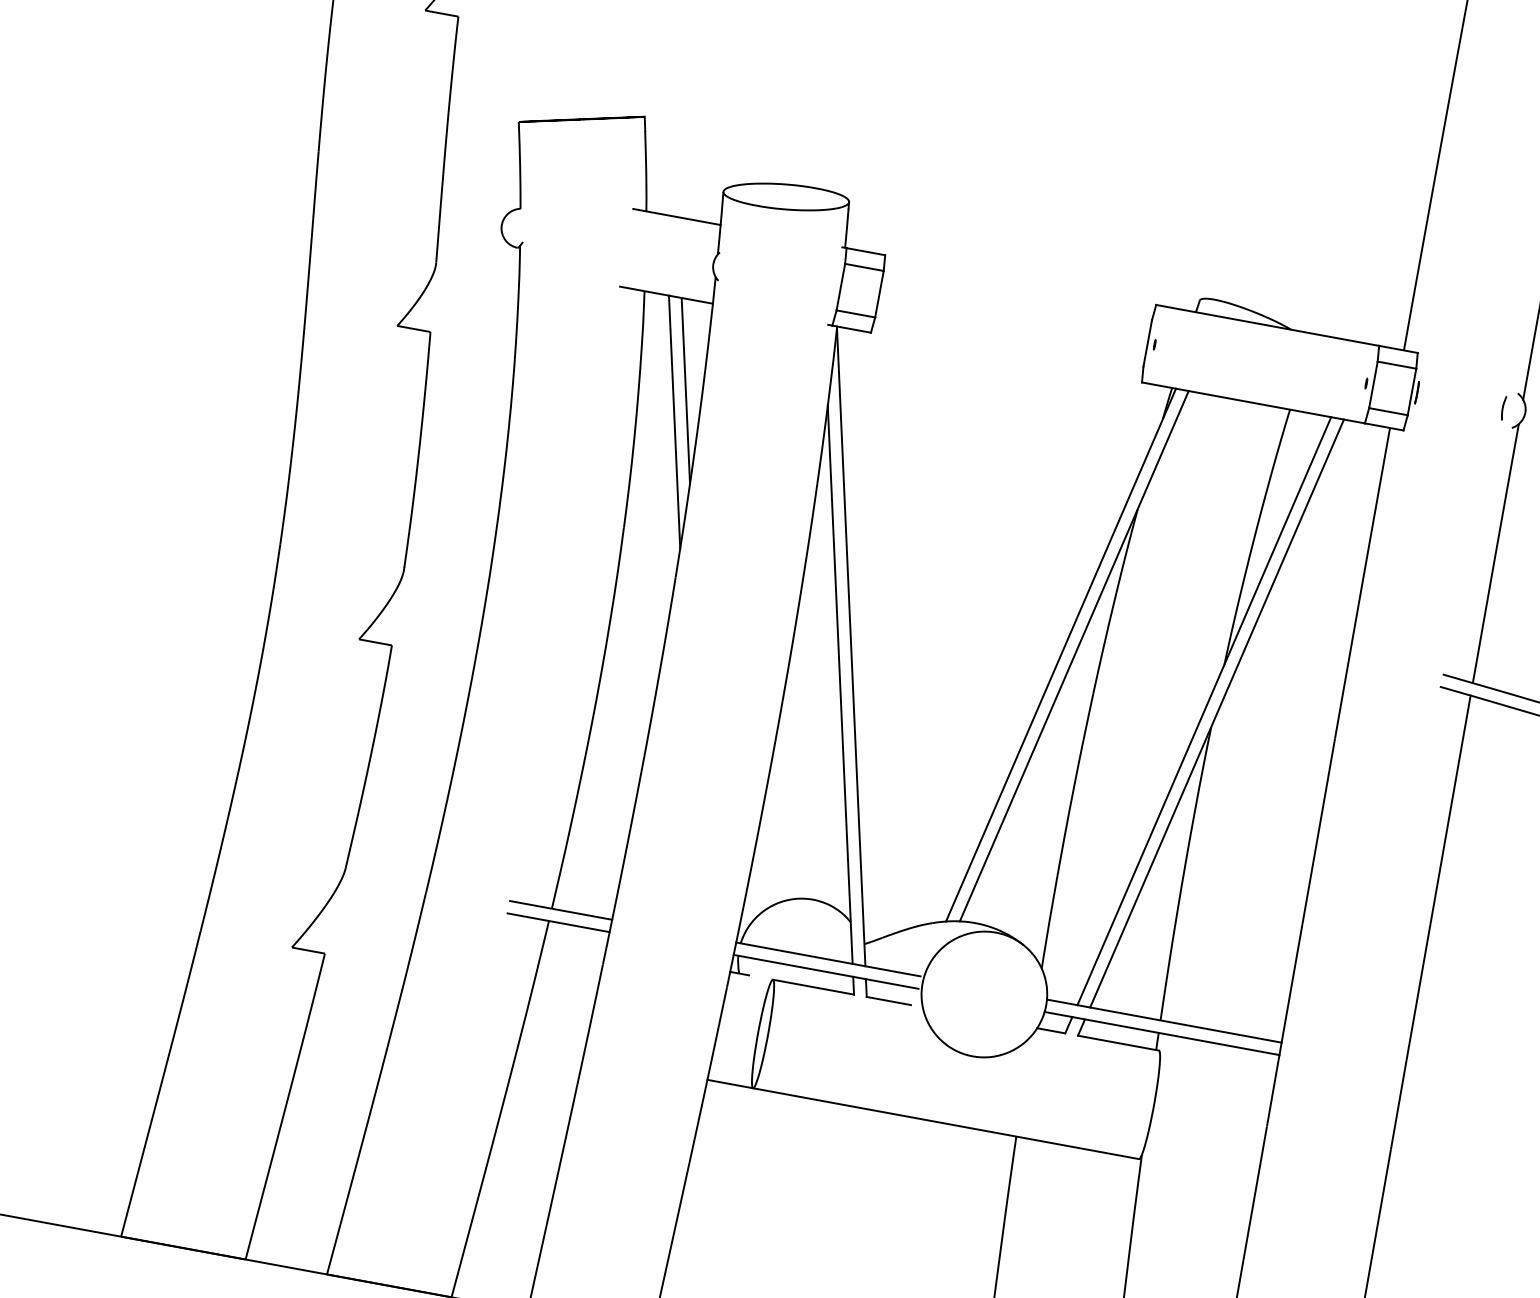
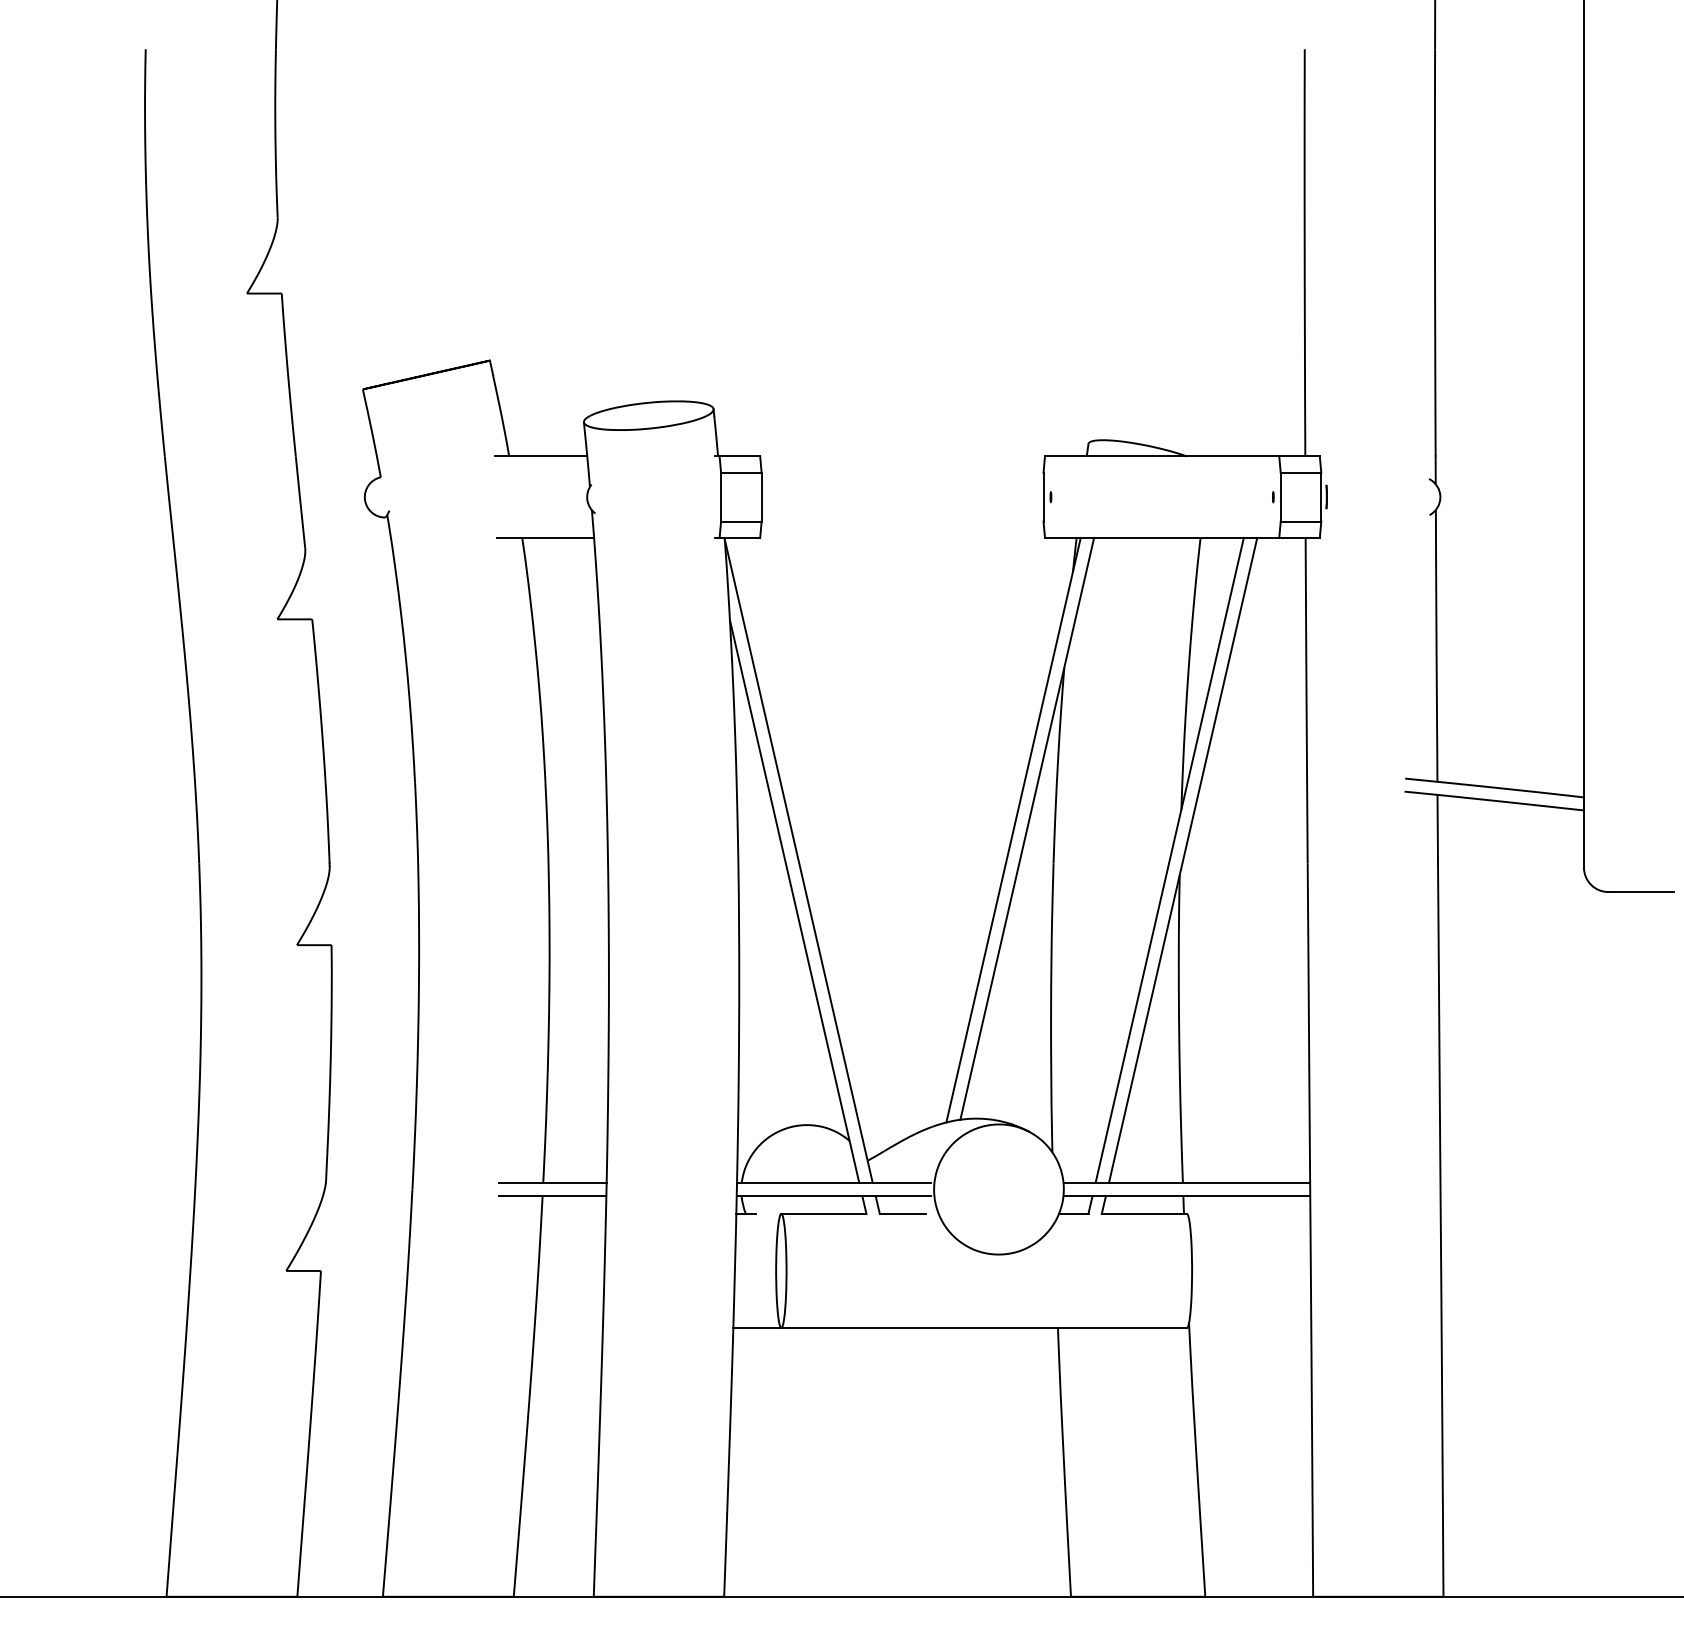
line: (685, 390) -> (582, 631), removed
curve: (1503, 408) -> (1417, 496), removed
line: (674, 421) -> (576, 664), removed

